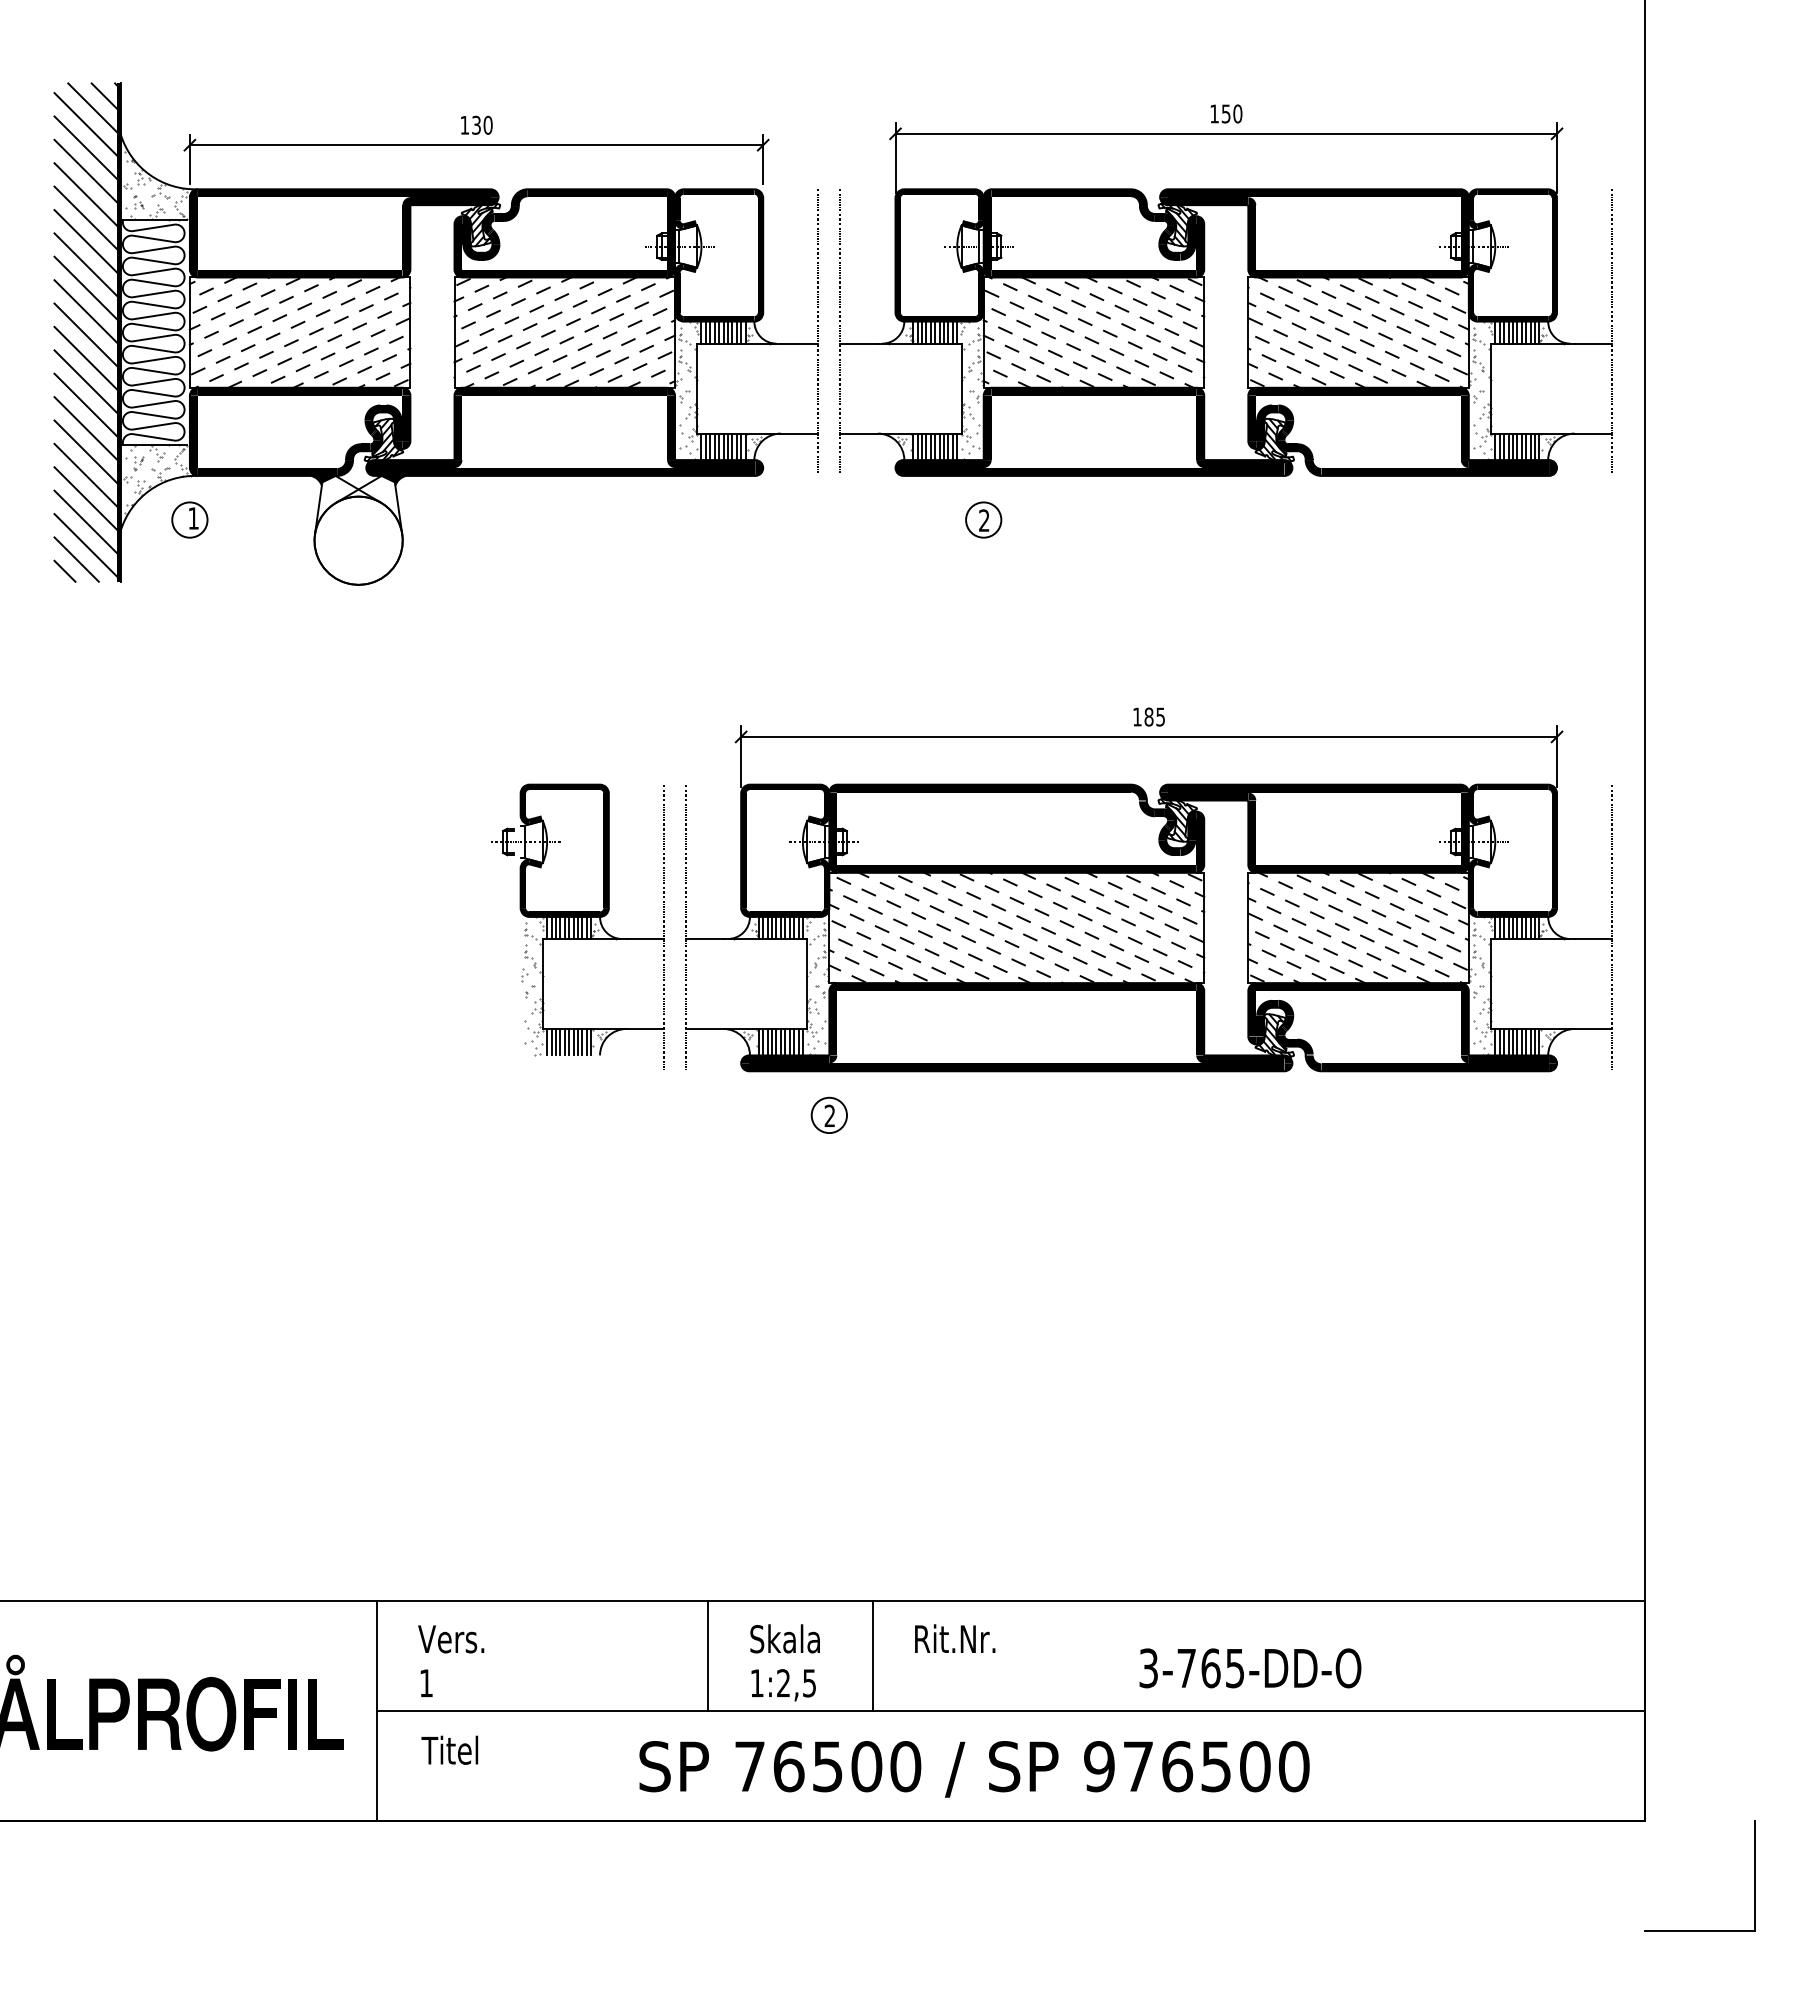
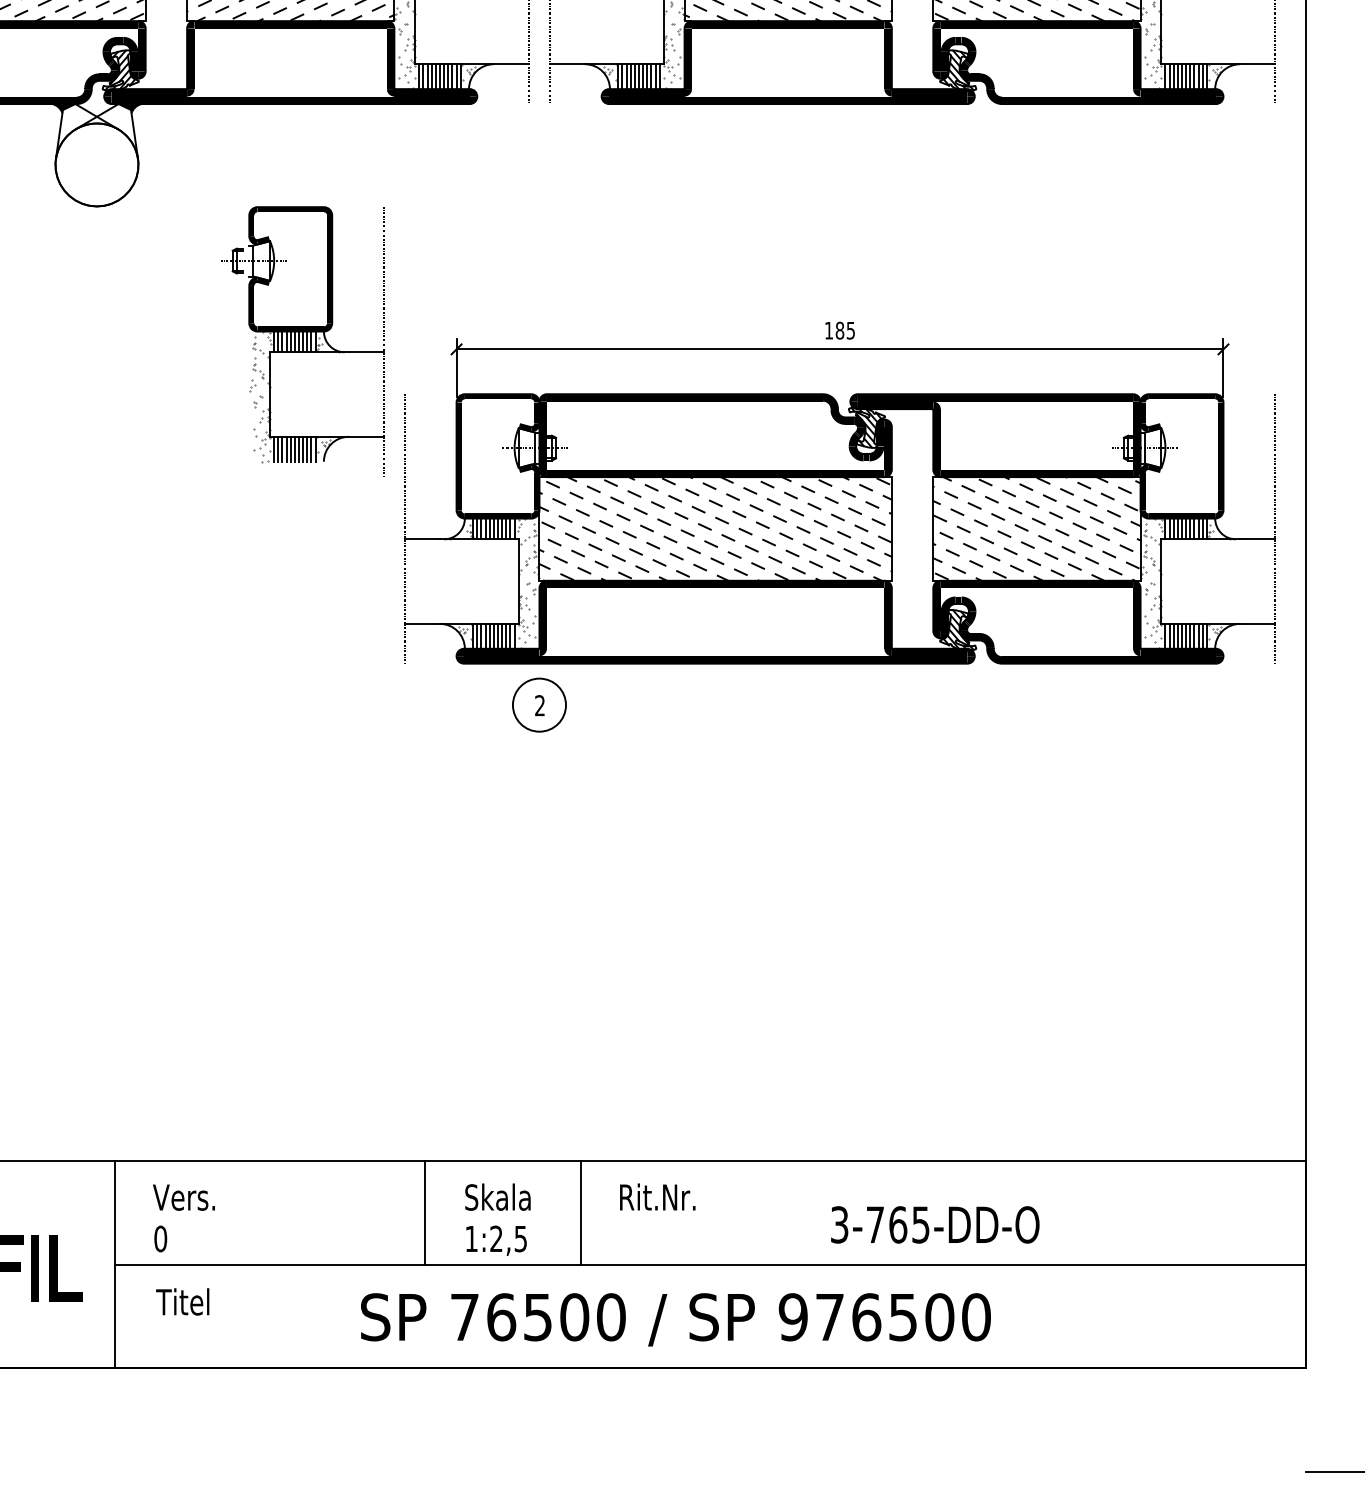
part: (983, 519) -> (684, 144), removed
part: (577, 926) -> (302, 340), moved
circle: (829, 1115) -> (539, 705), size x1.6
text: (426, 1683) -> (160, 1239), 1 -> 0

